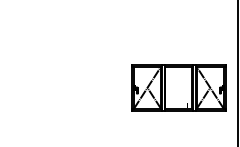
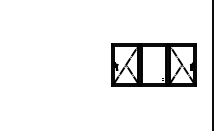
part: (178, 87) -> (153, 64), moved

